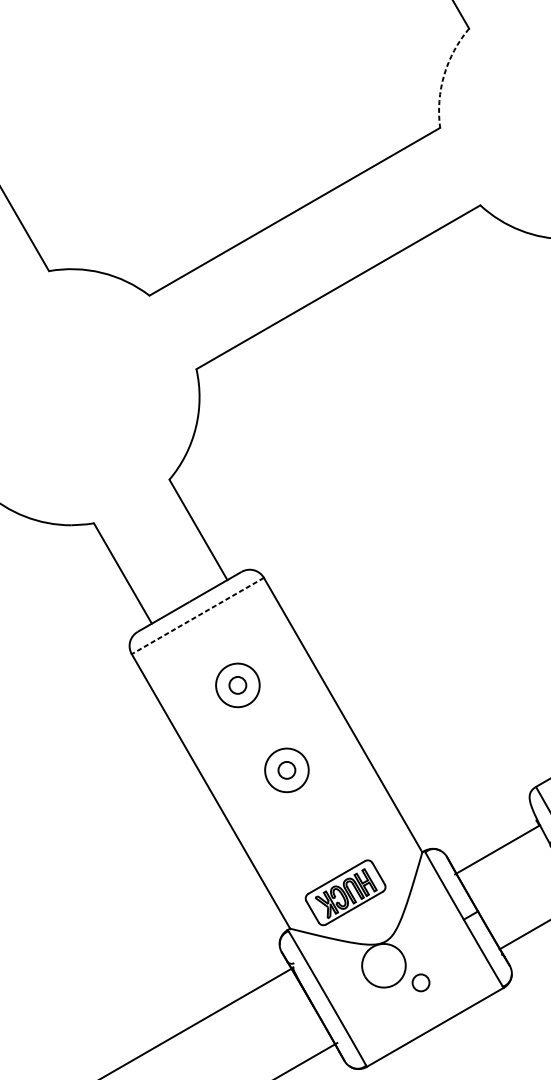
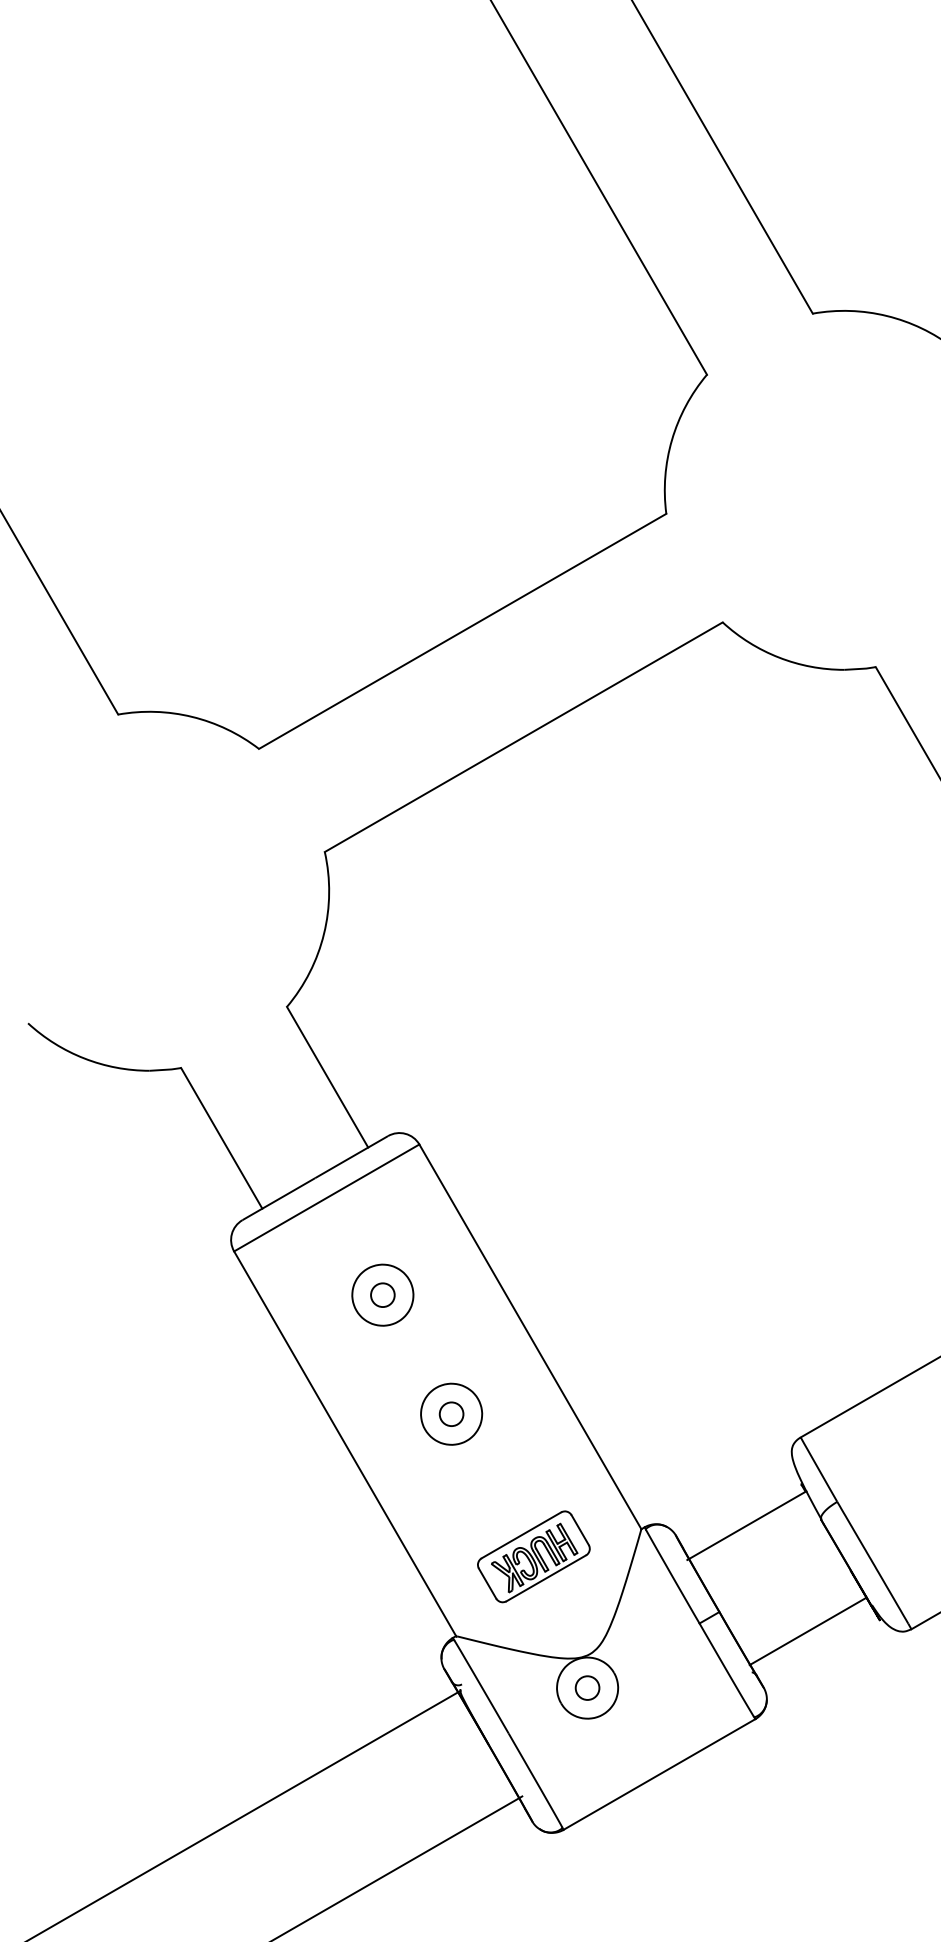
arc: (444, 75) -> (672, 440), dashed -> solid
line: (197, 615) -> (326, 1197), dashed -> solid
part: (345, 892) -> (533, 1556), moved
circle: (420, 982) -> (587, 1687), moved

